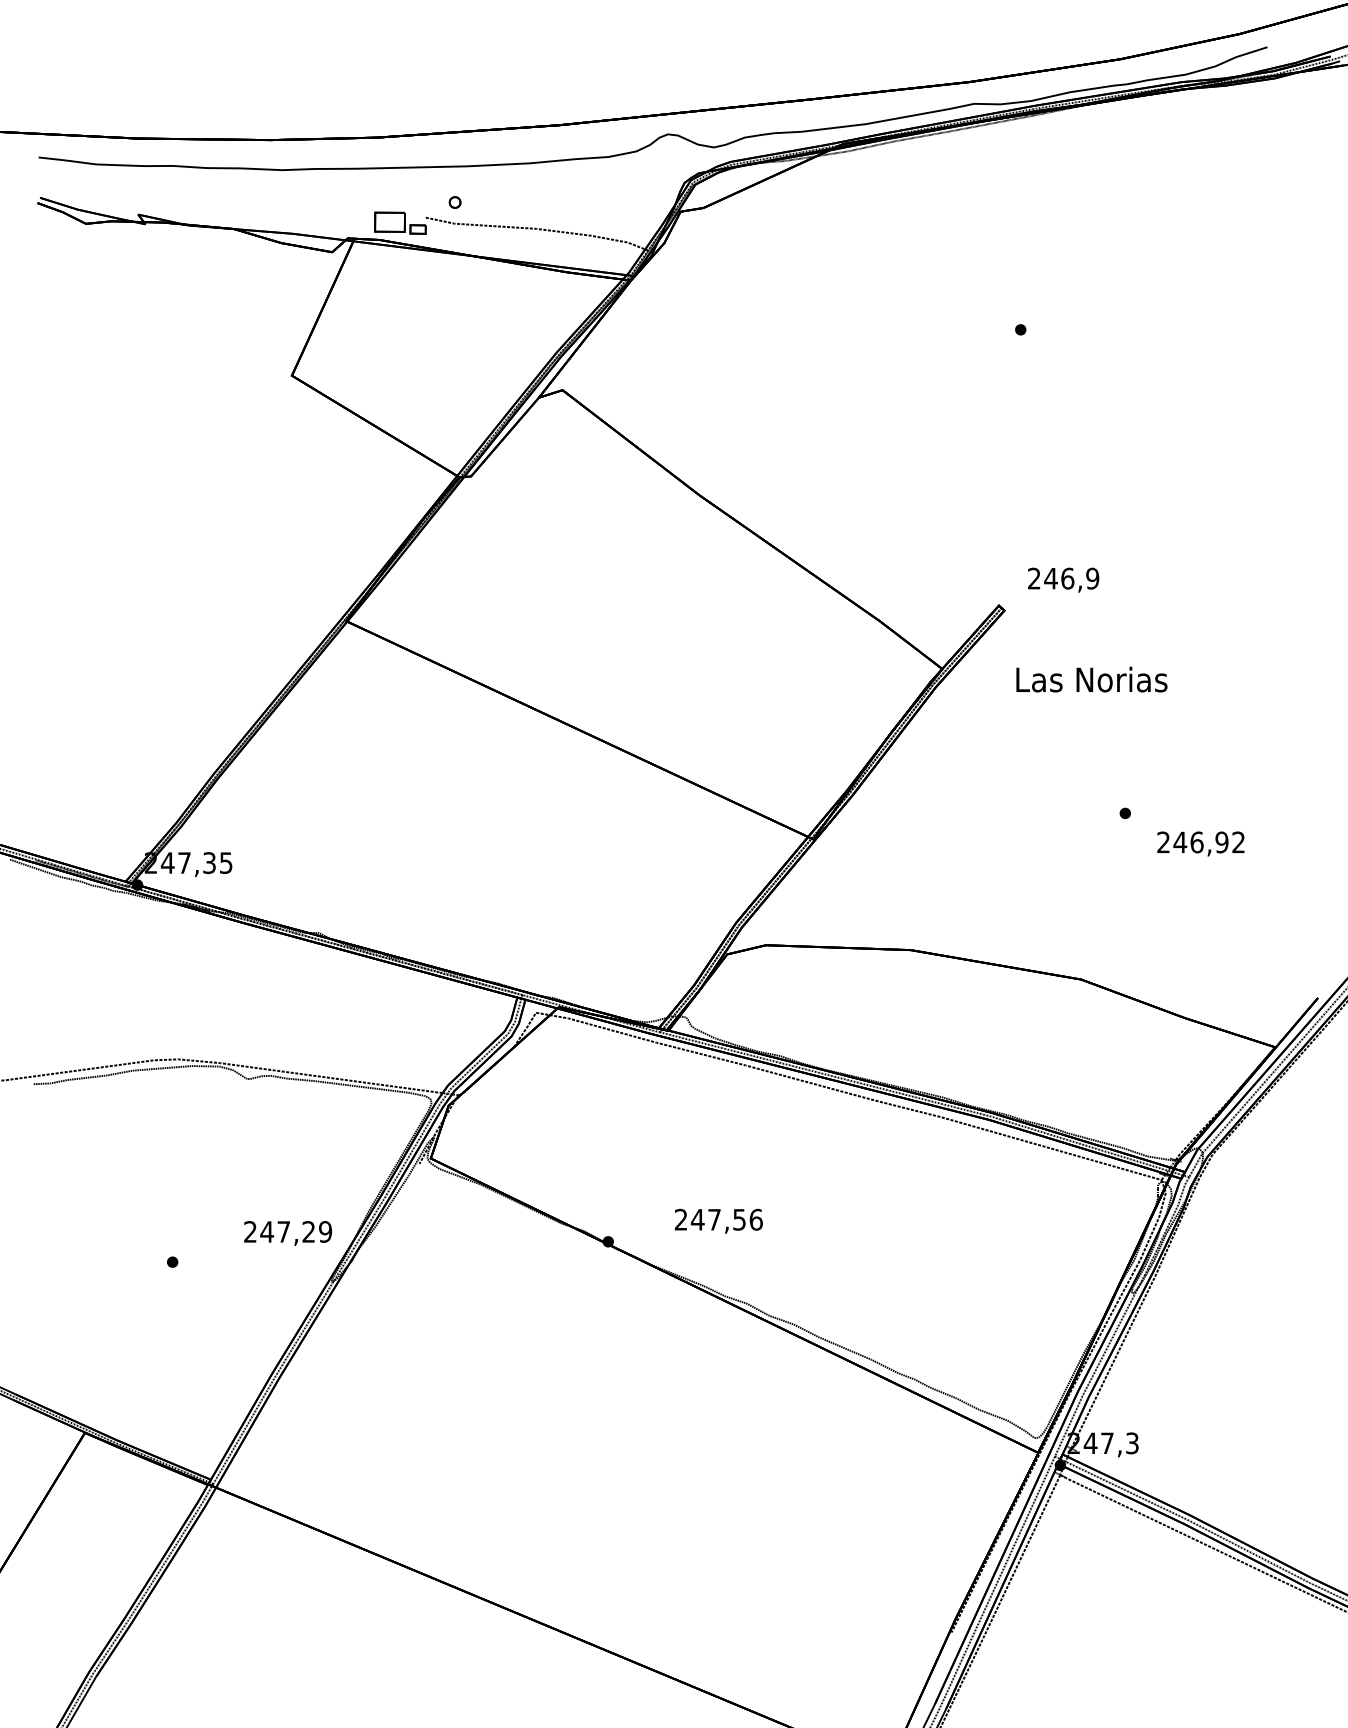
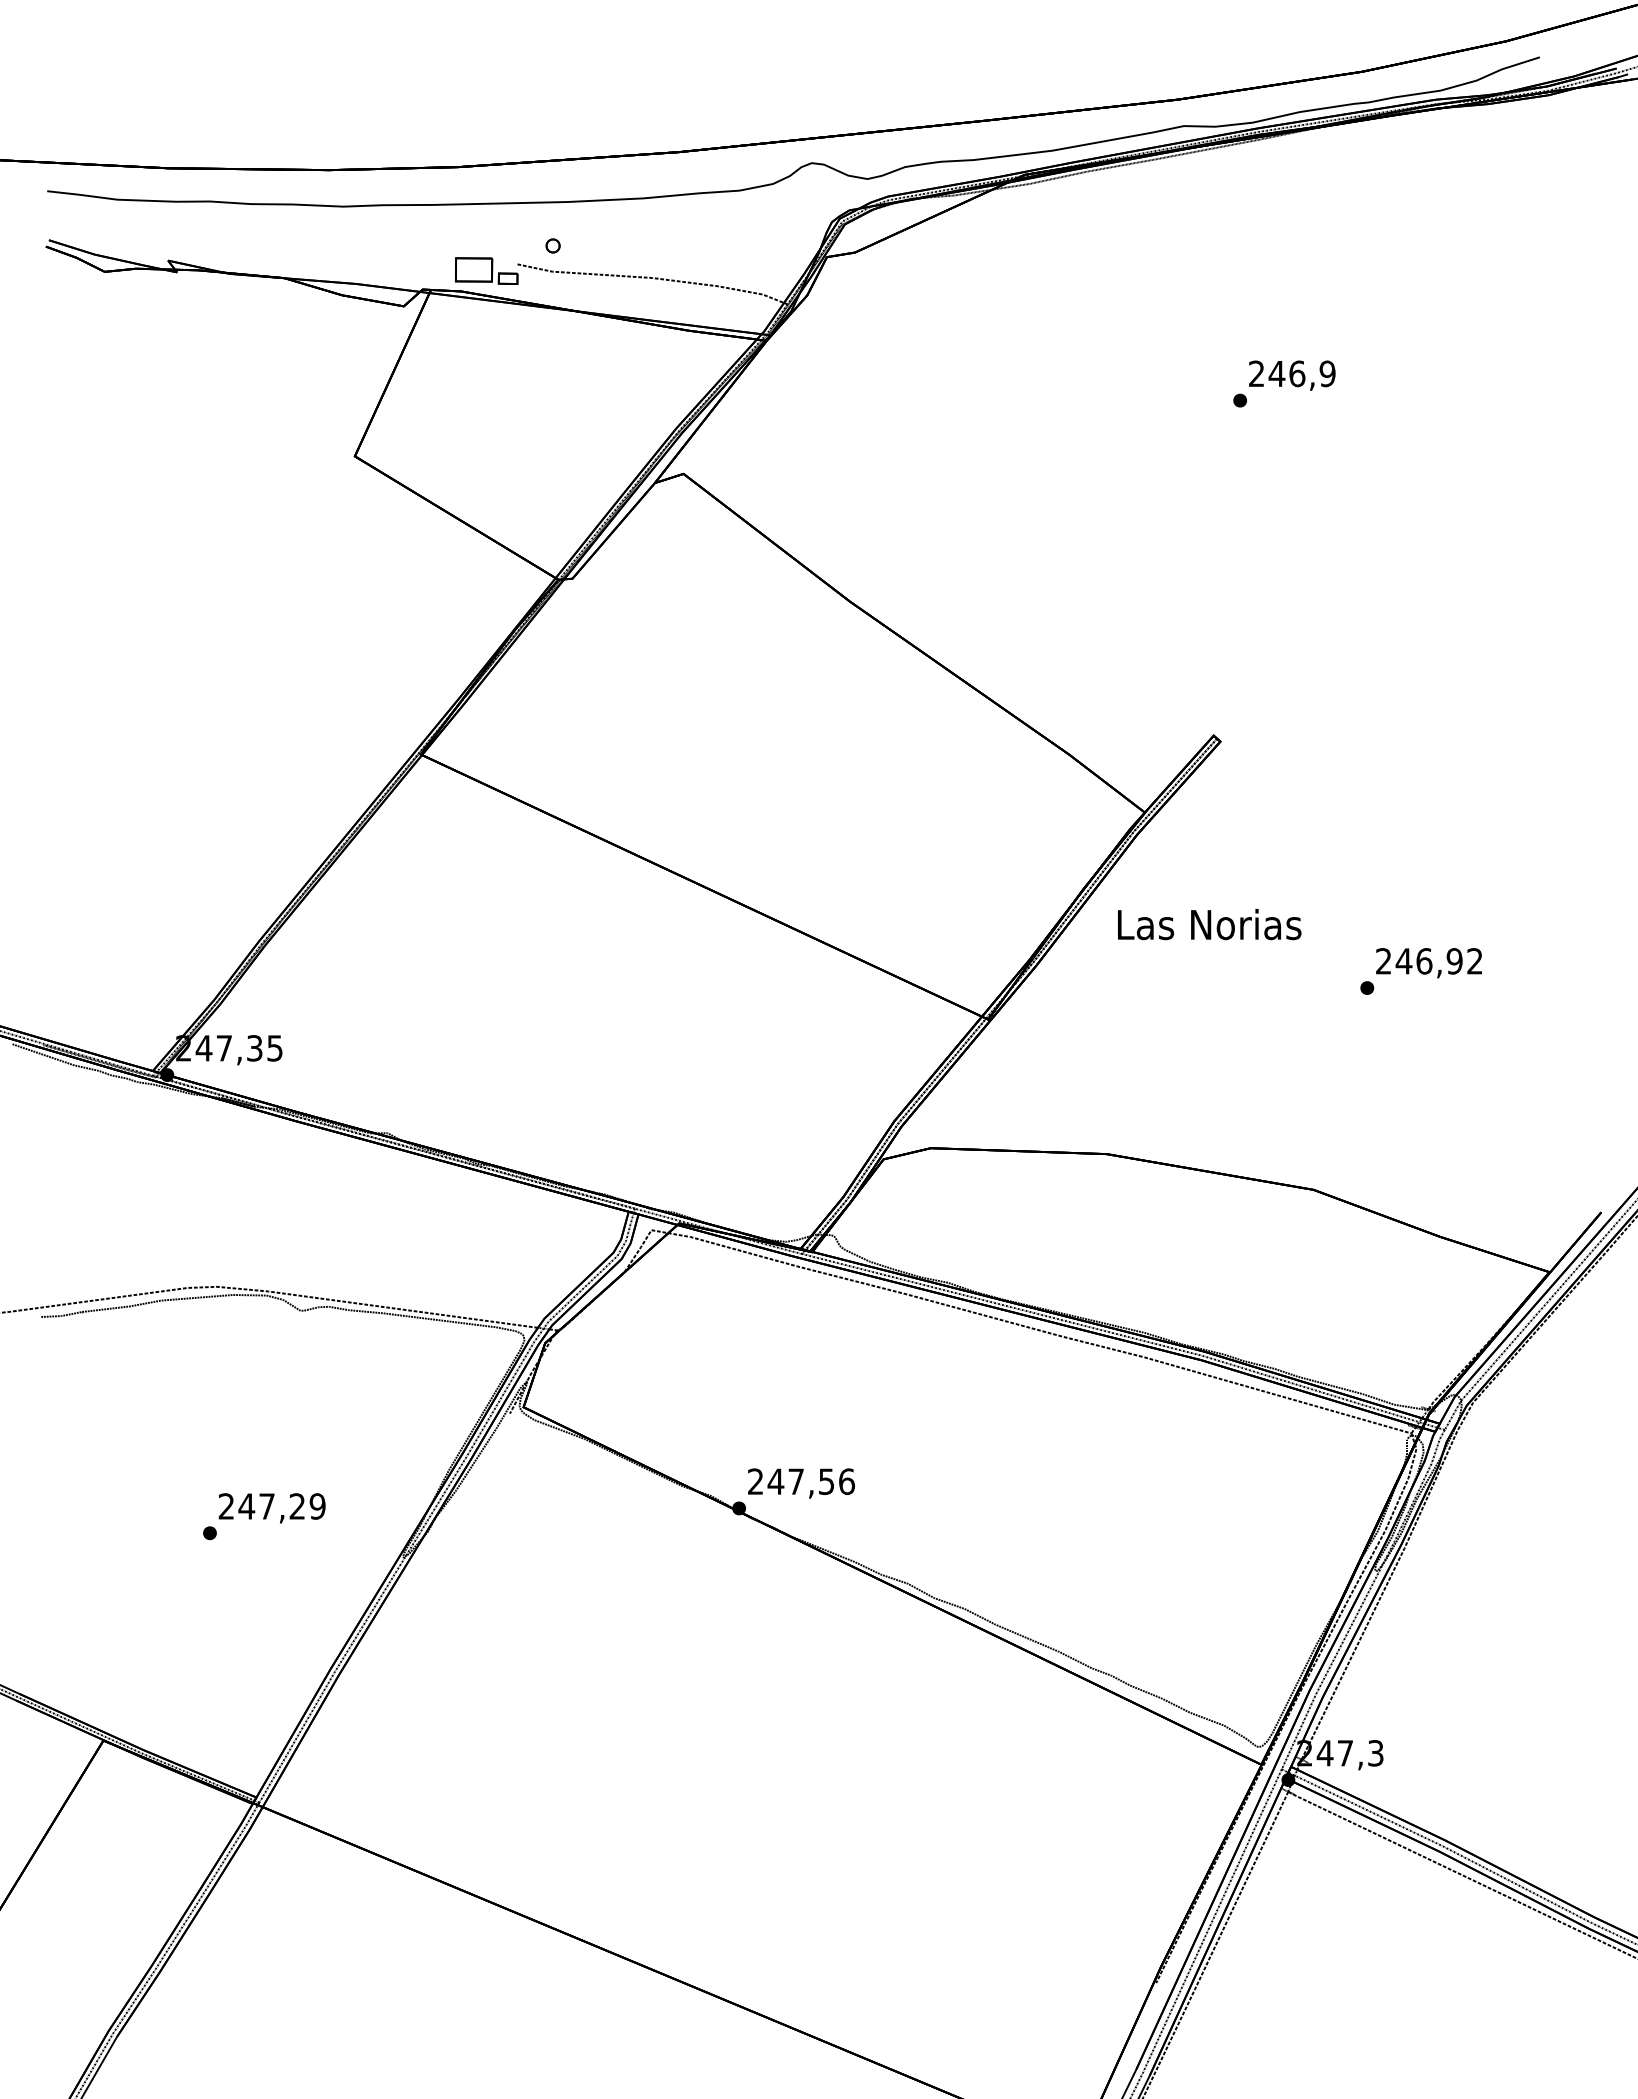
text: (1063, 579) -> (1292, 375), moved
text: (1091, 679) -> (1209, 924), moved
text: (1200, 844) -> (1428, 963), moved
text: (718, 1221) -> (801, 1483), moved
text: (287, 1233) -> (271, 1508), moved

